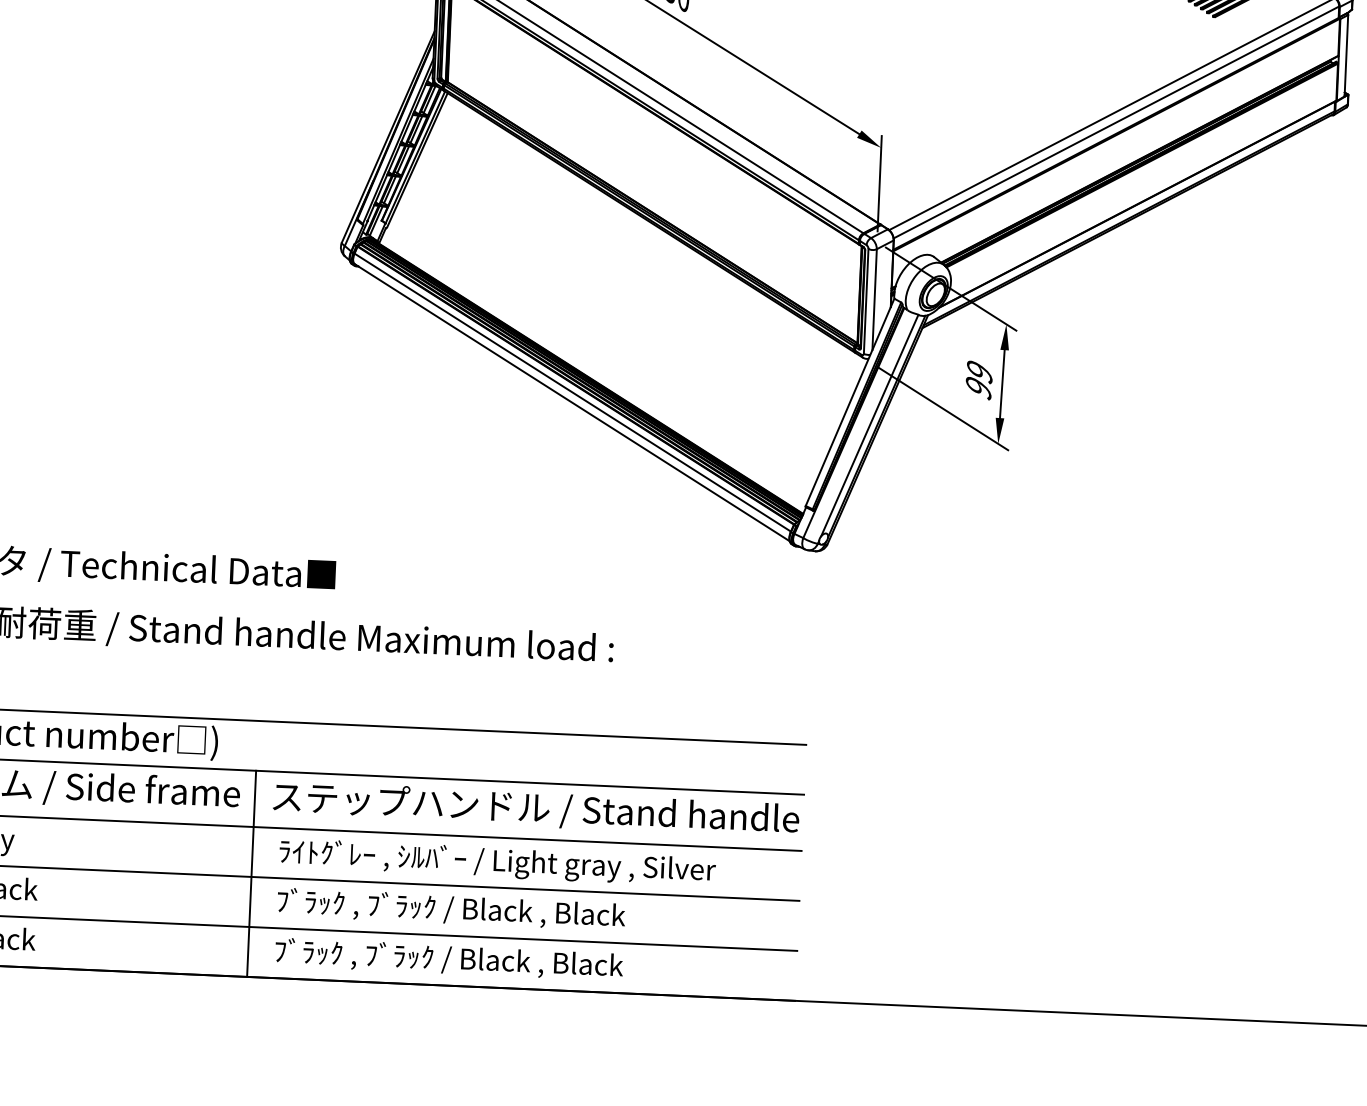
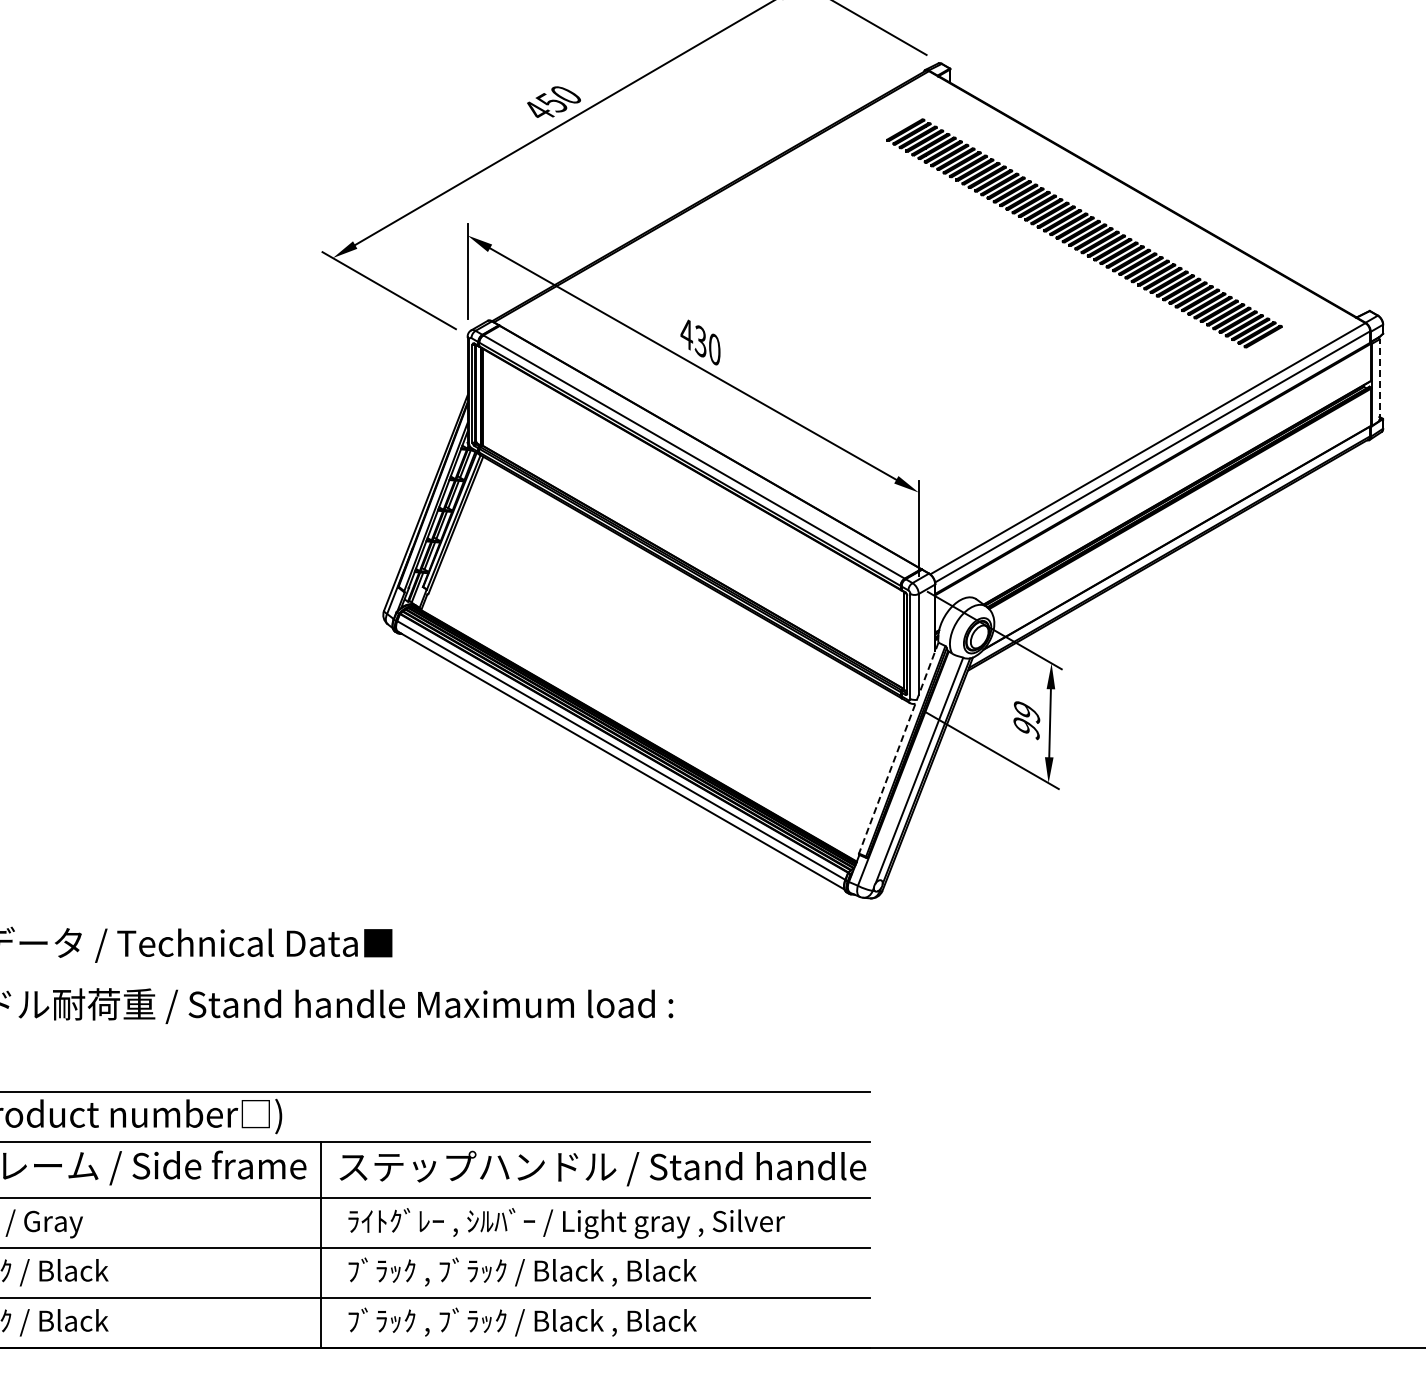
line: (1346, 56) -> (1379, 380), solid -> dashed
line: (849, 402) -> (898, 748), solid -> dashed

